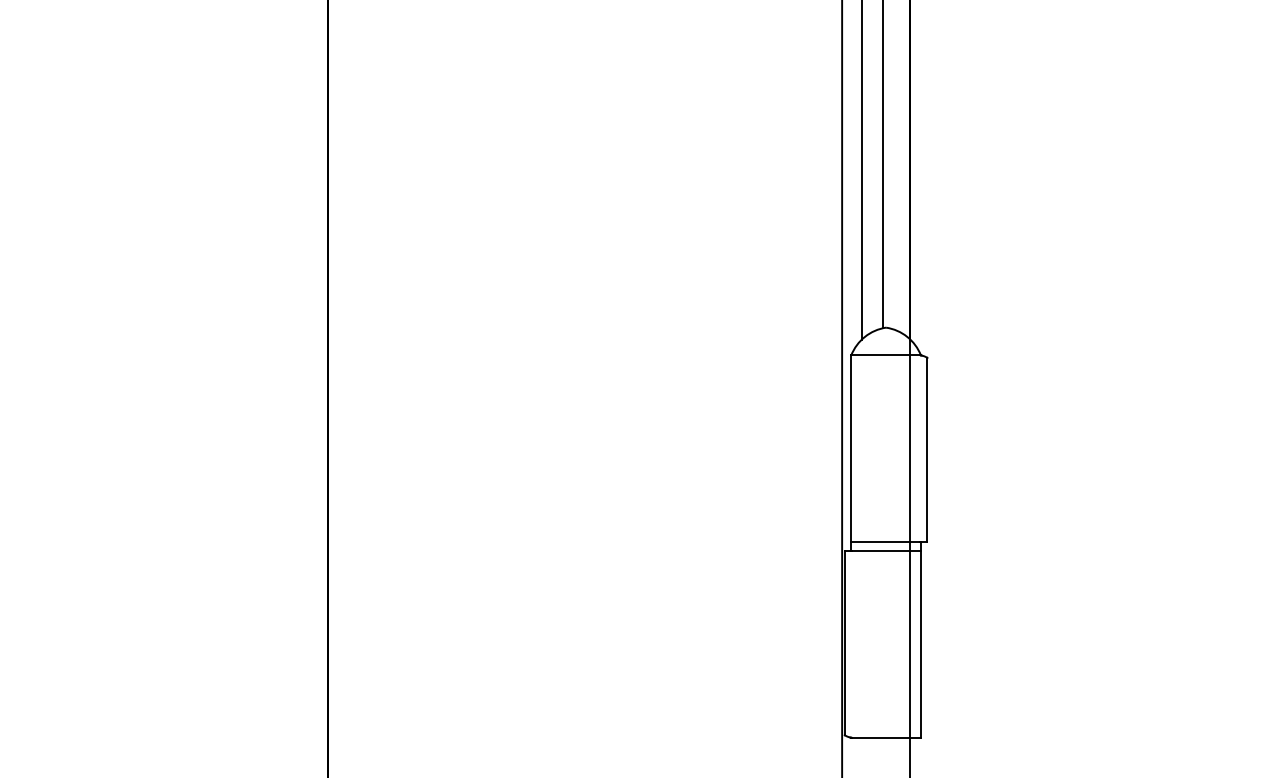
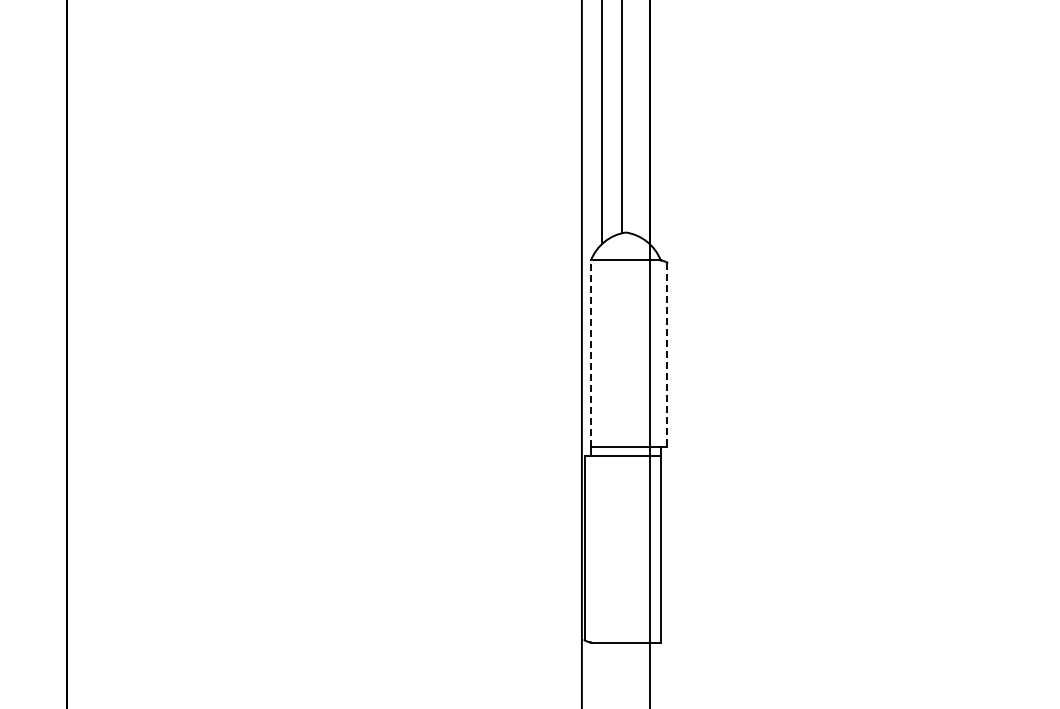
line: (851, 448) -> (591, 353), solid -> dashed
line: (927, 450) -> (667, 355), solid -> dashed

